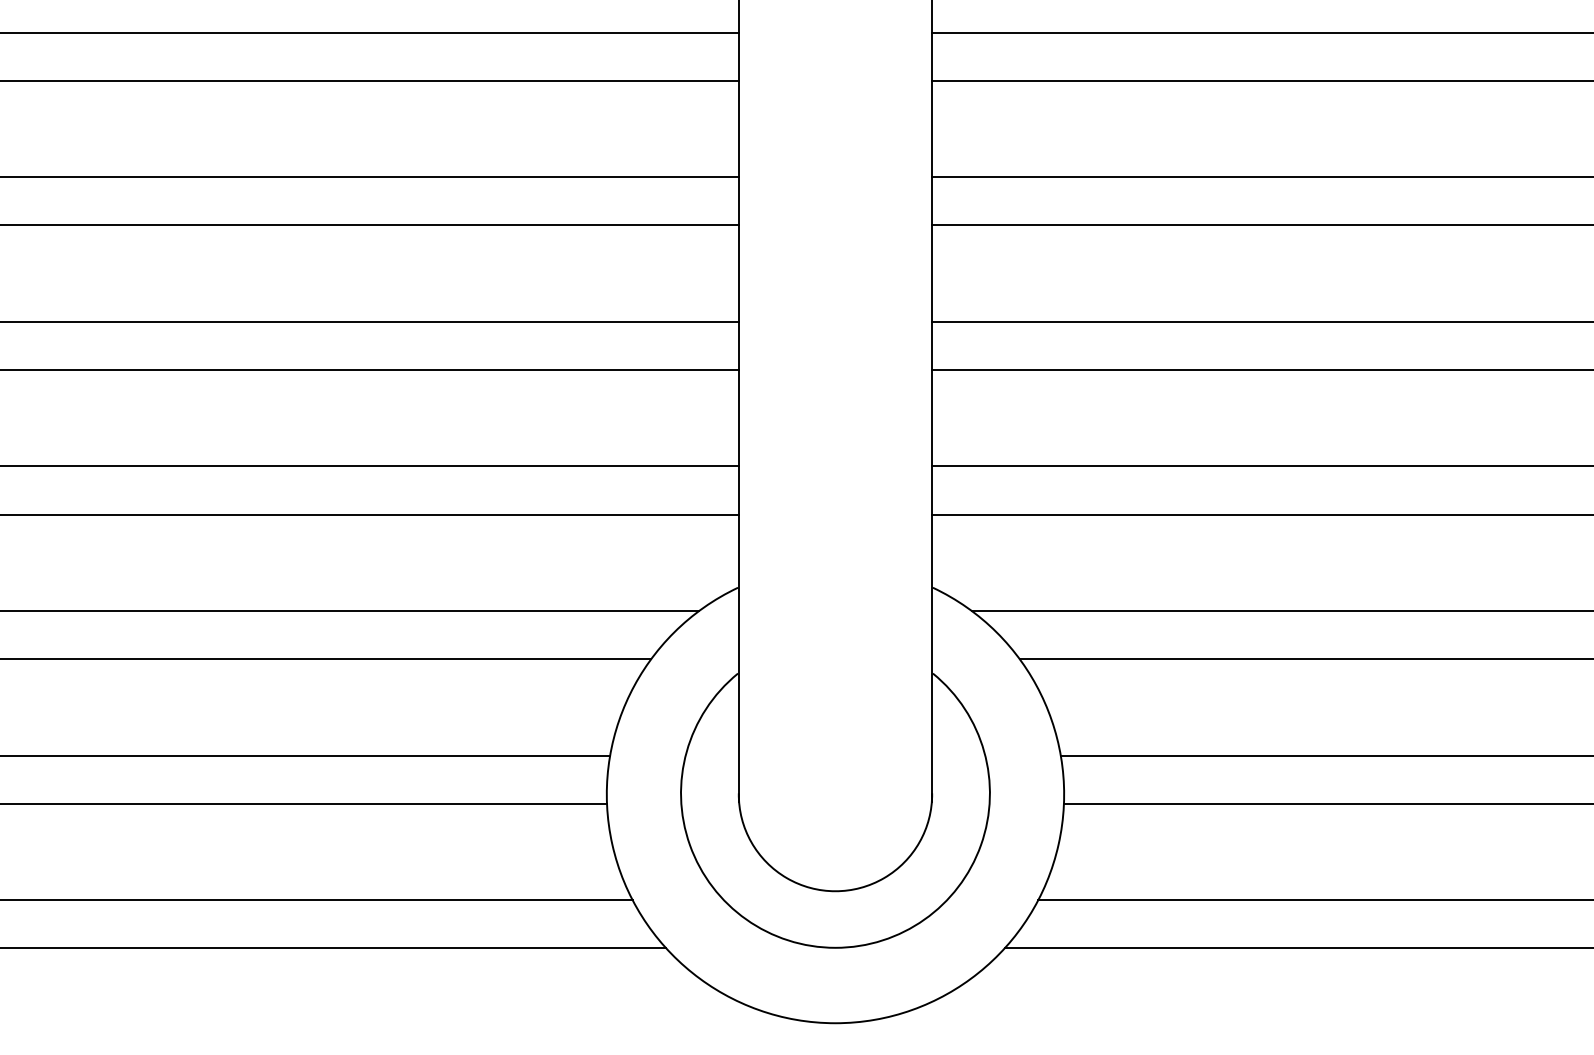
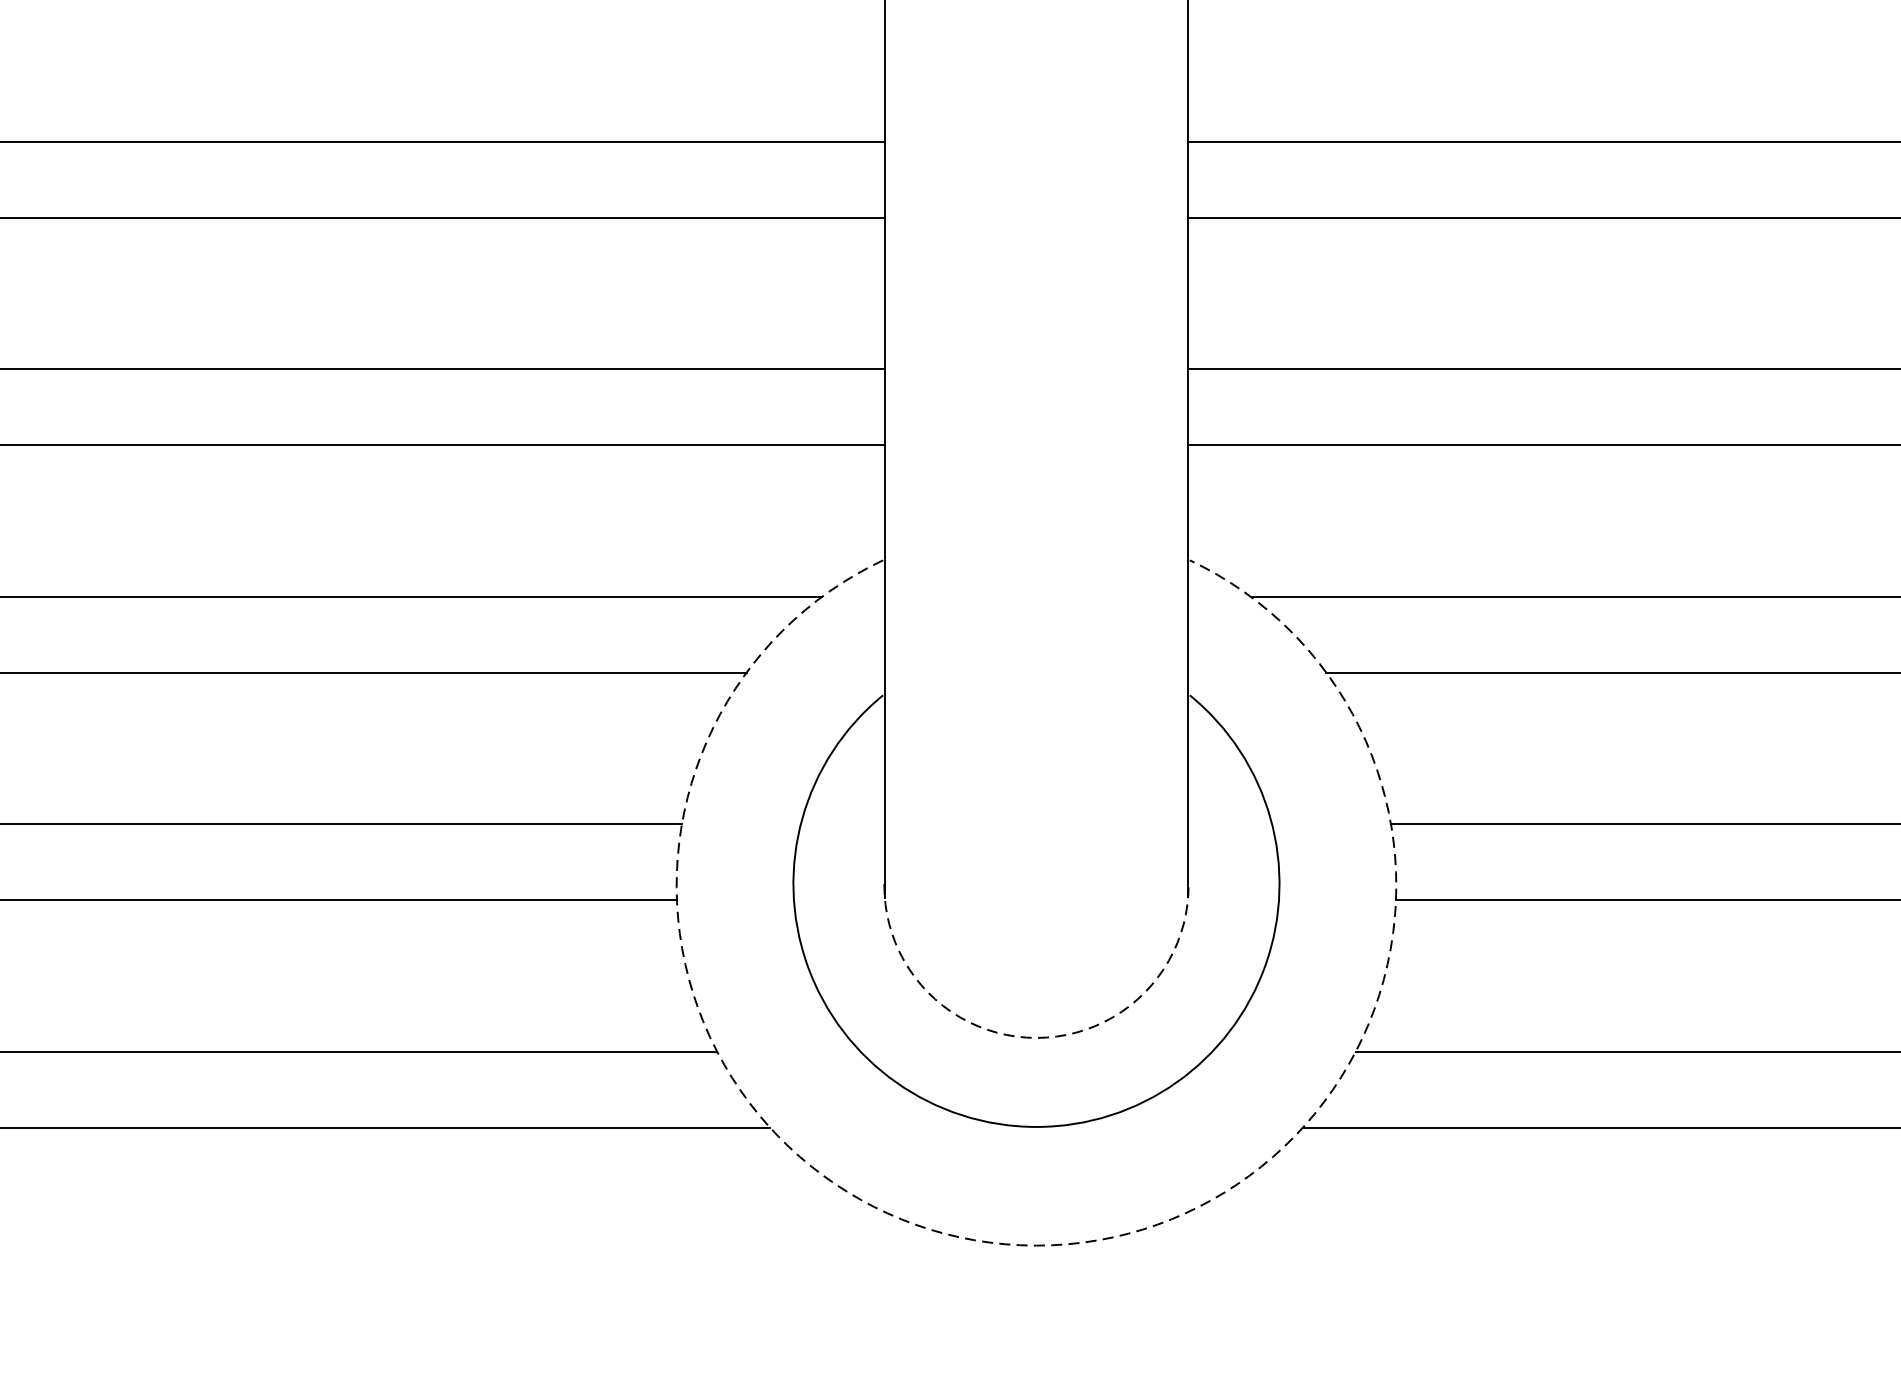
arc: (835, 891) -> (1036, 1038), solid -> dashed
arc: (835, 1023) -> (1036, 1246), solid -> dashed

